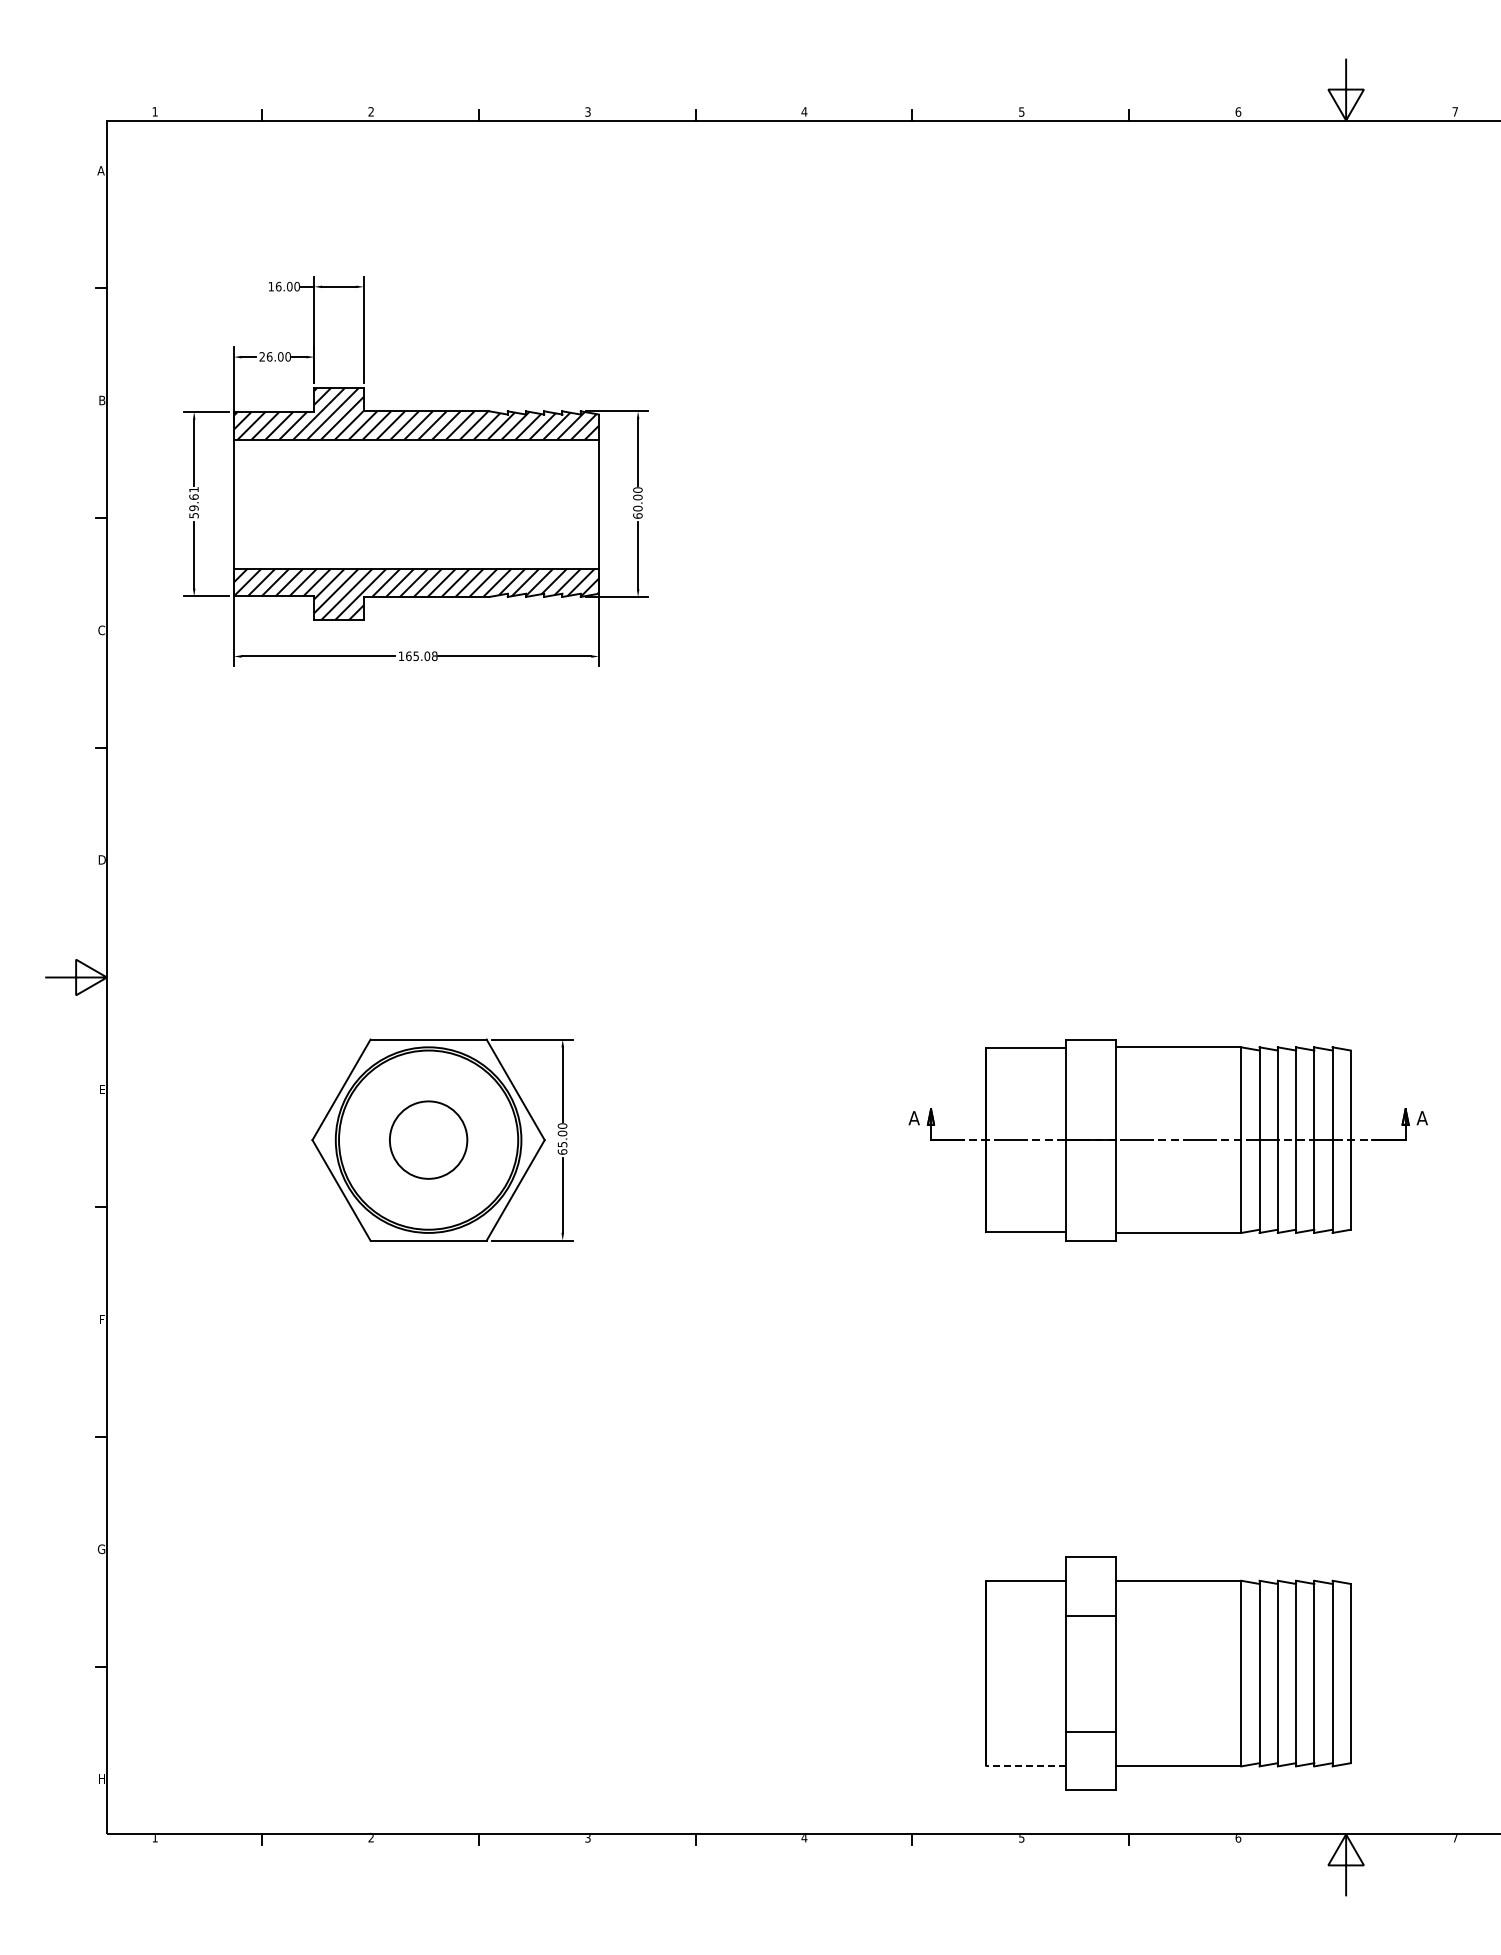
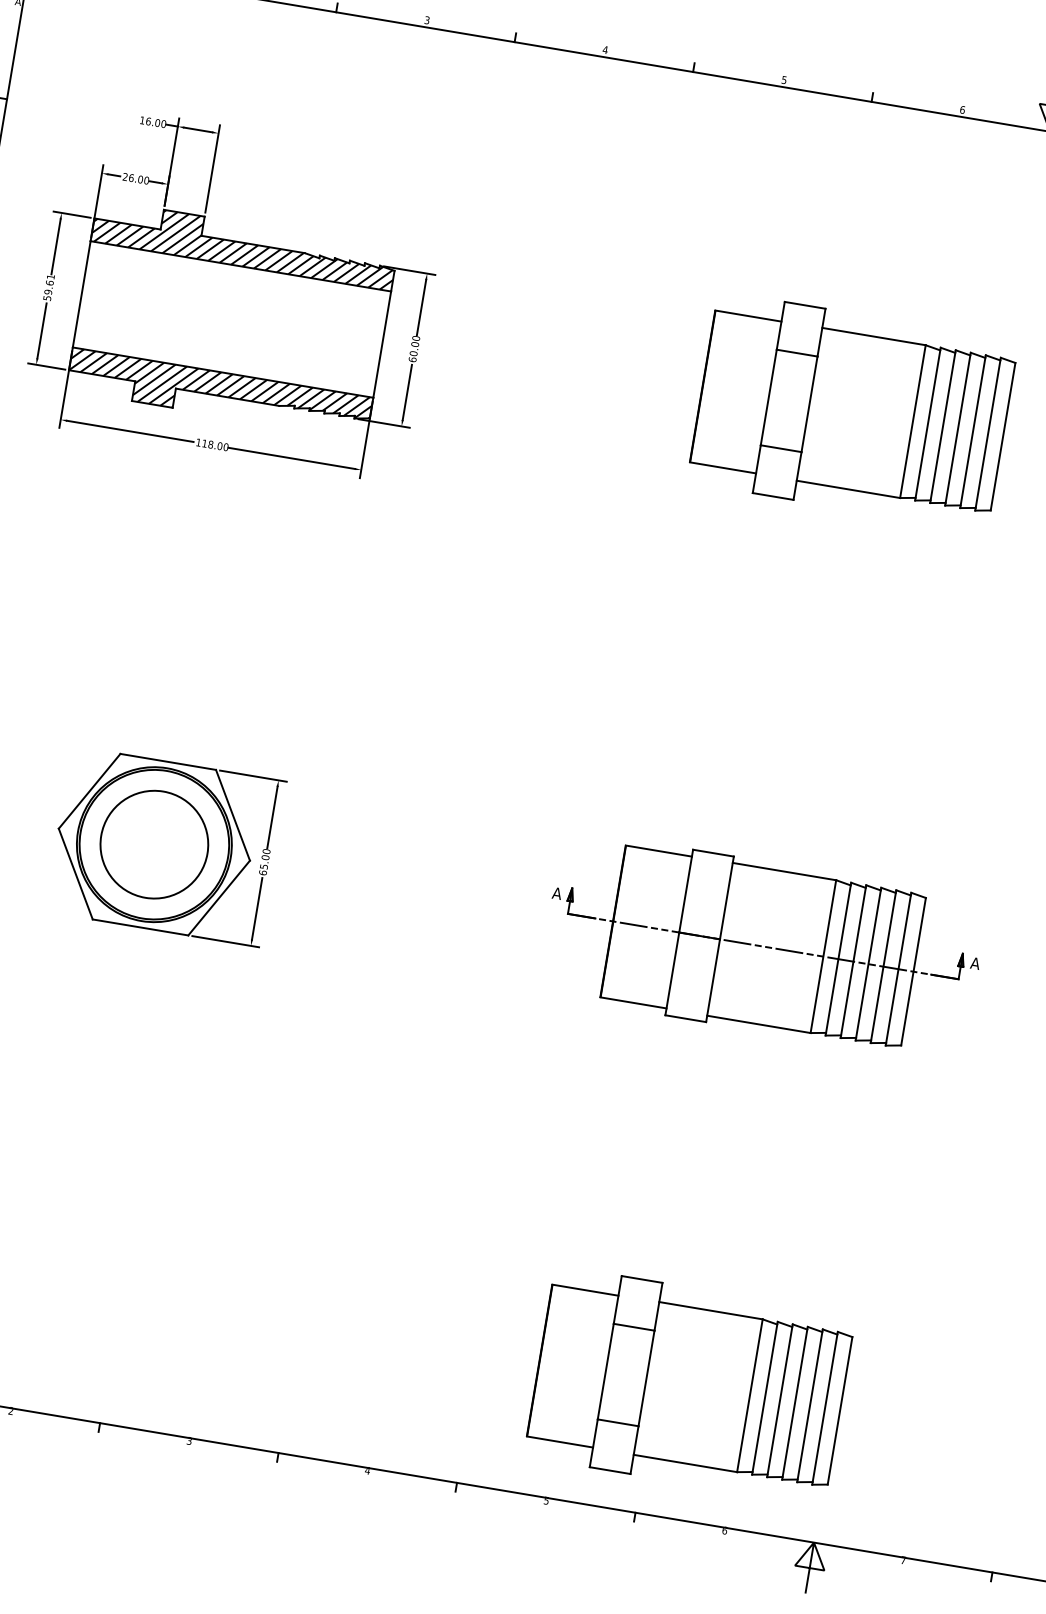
part: (1168, 489) -> (853, 411), added
text: (421, 656) -> (215, 445), 165.08 -> 118.00
circle: (428, 1139) -> (154, 844), size x1.67
line: (1025, 1765) -> (559, 1441), dashed -> solid

